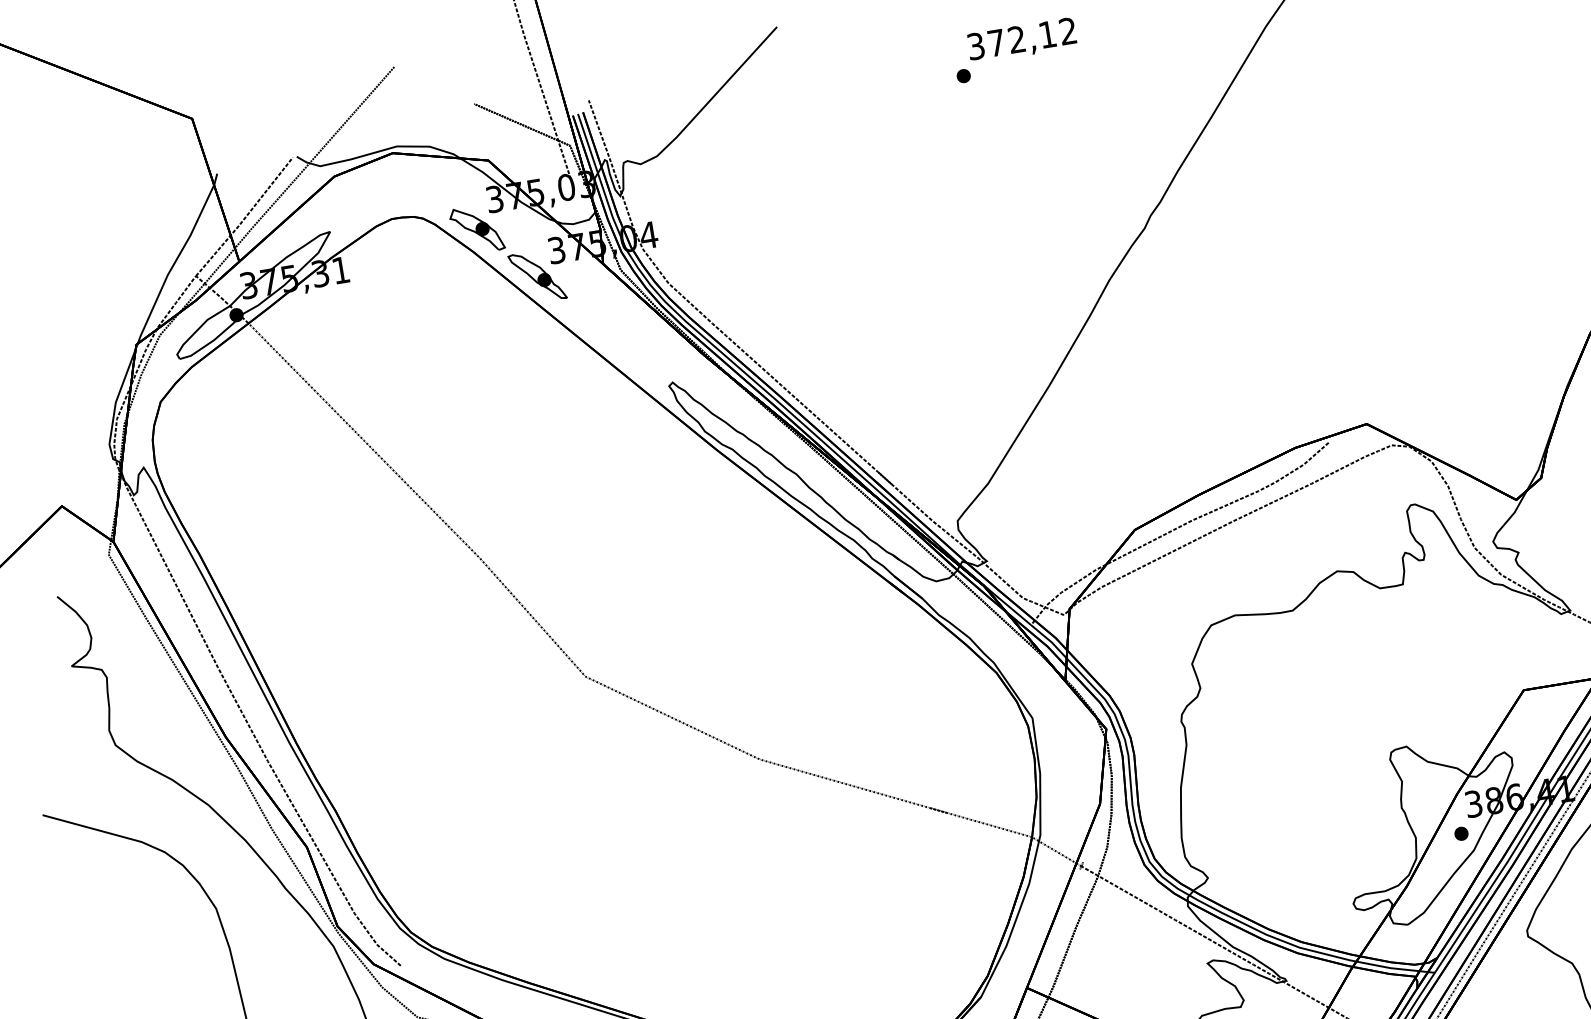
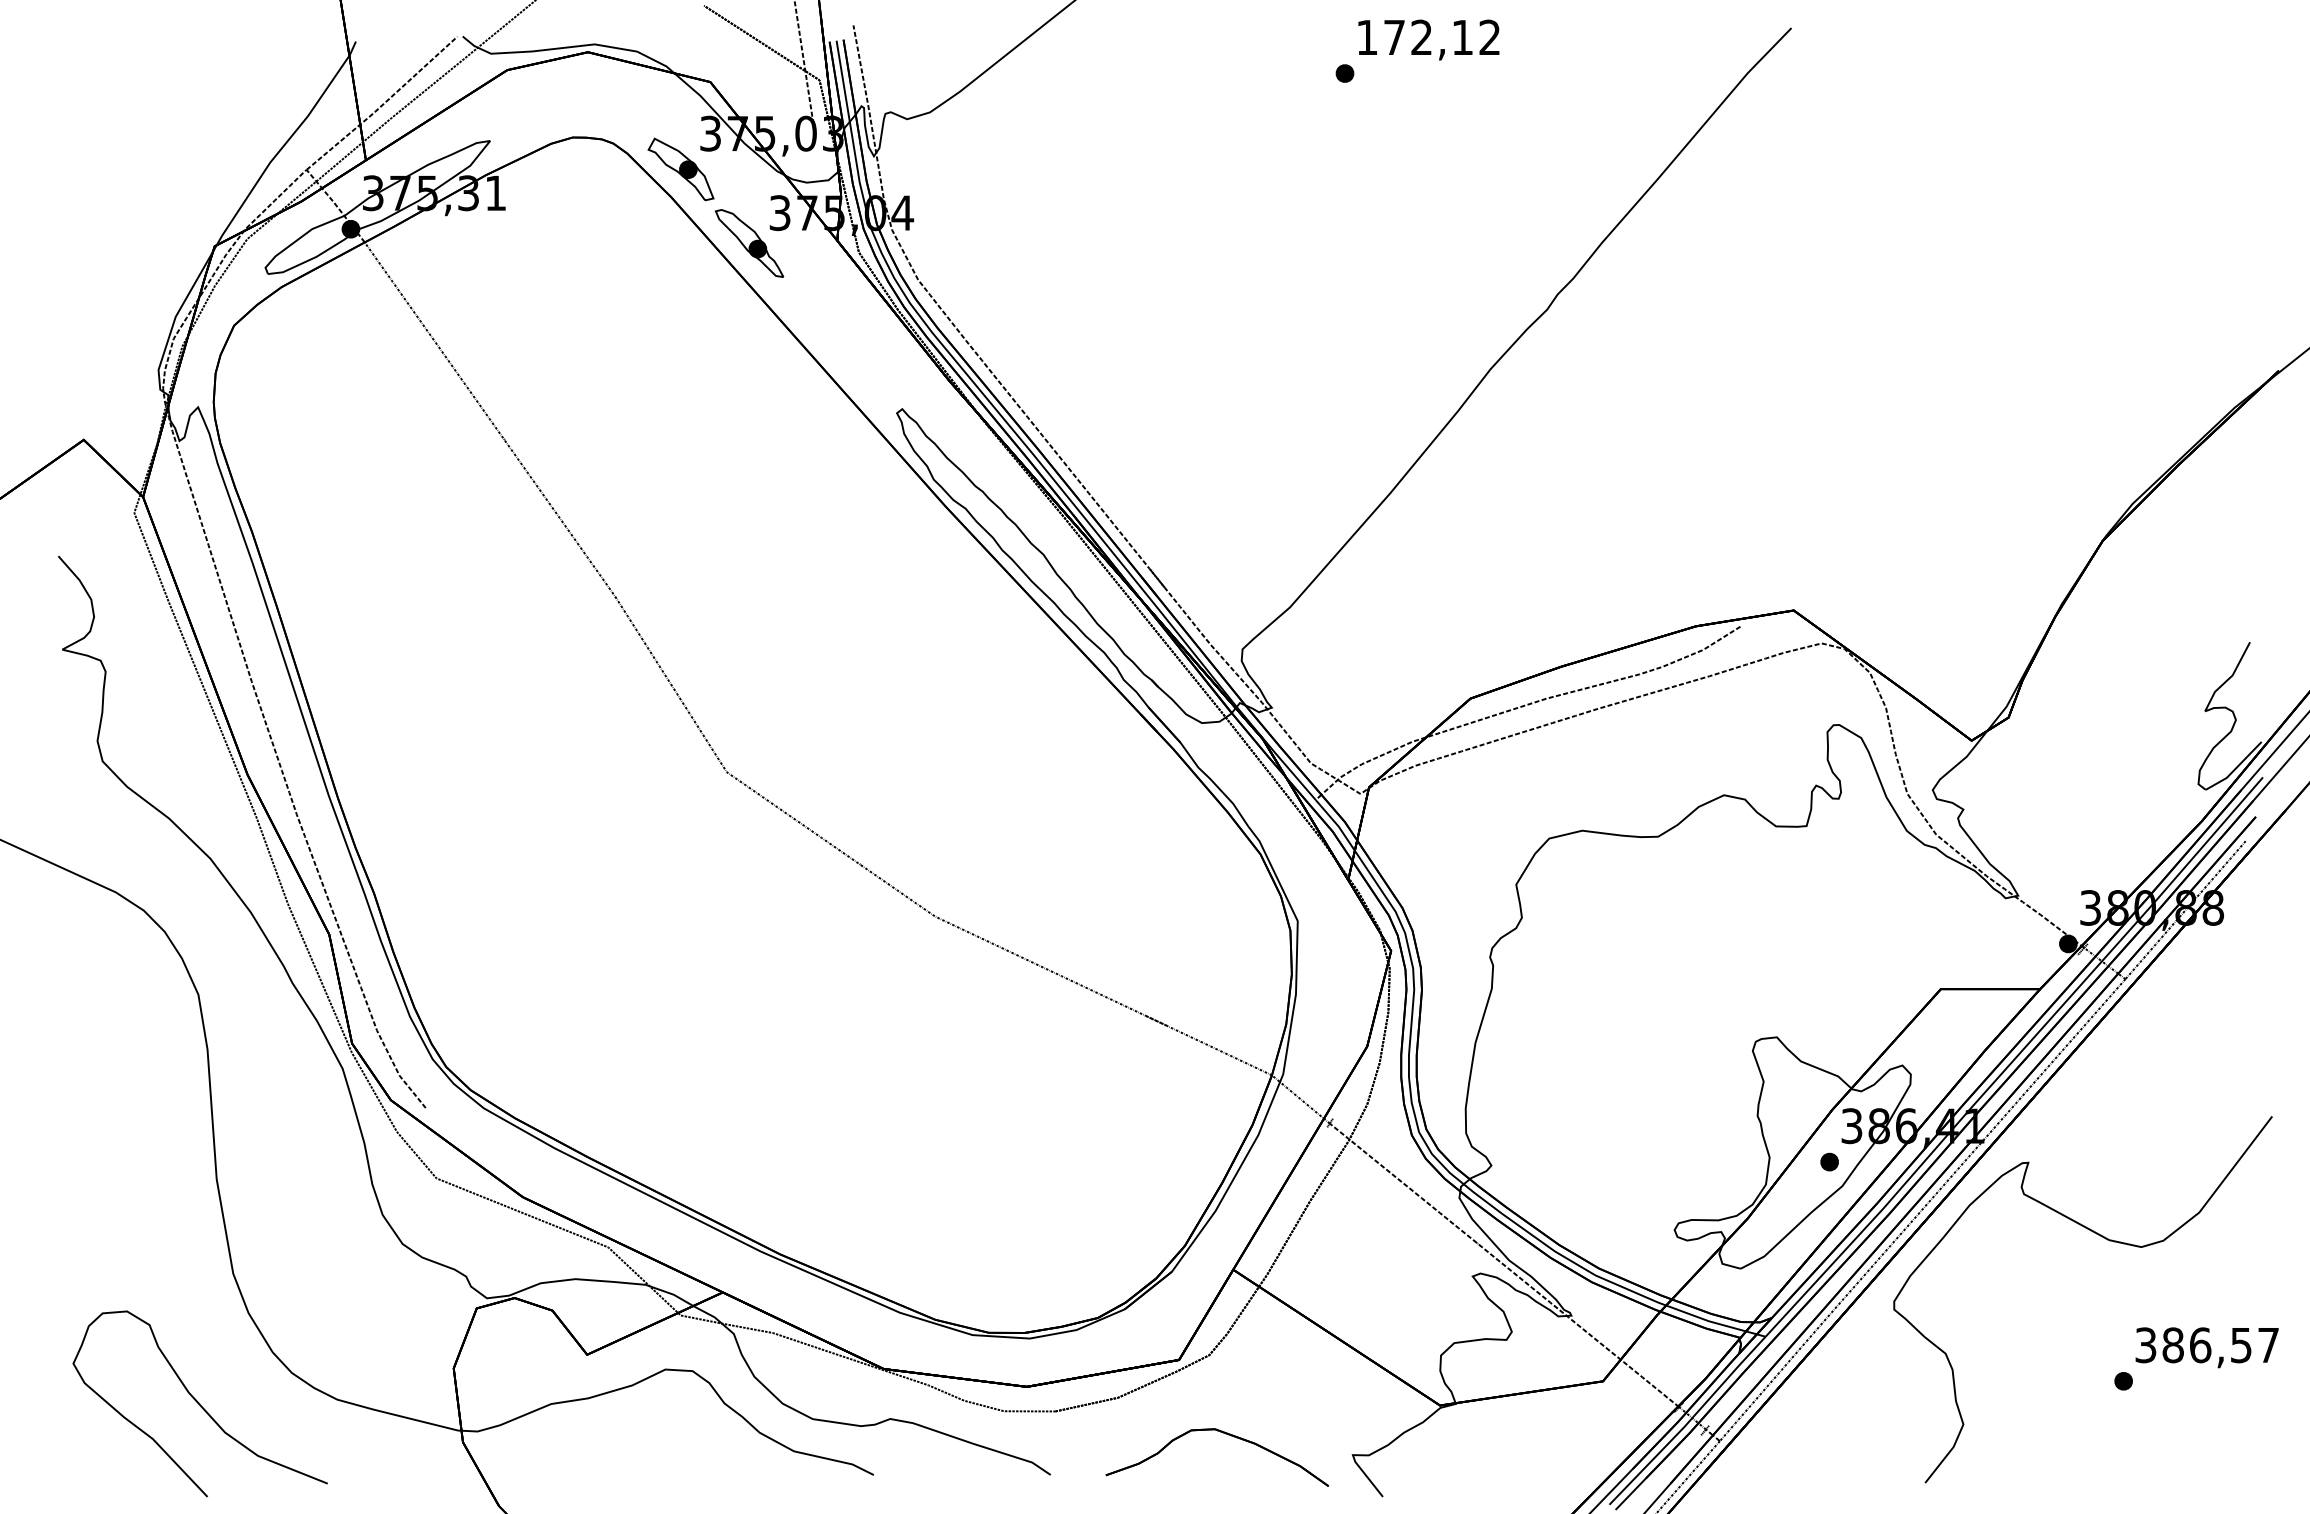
text: (976, 46) -> (1367, 37), 372,12 -> 172,12

